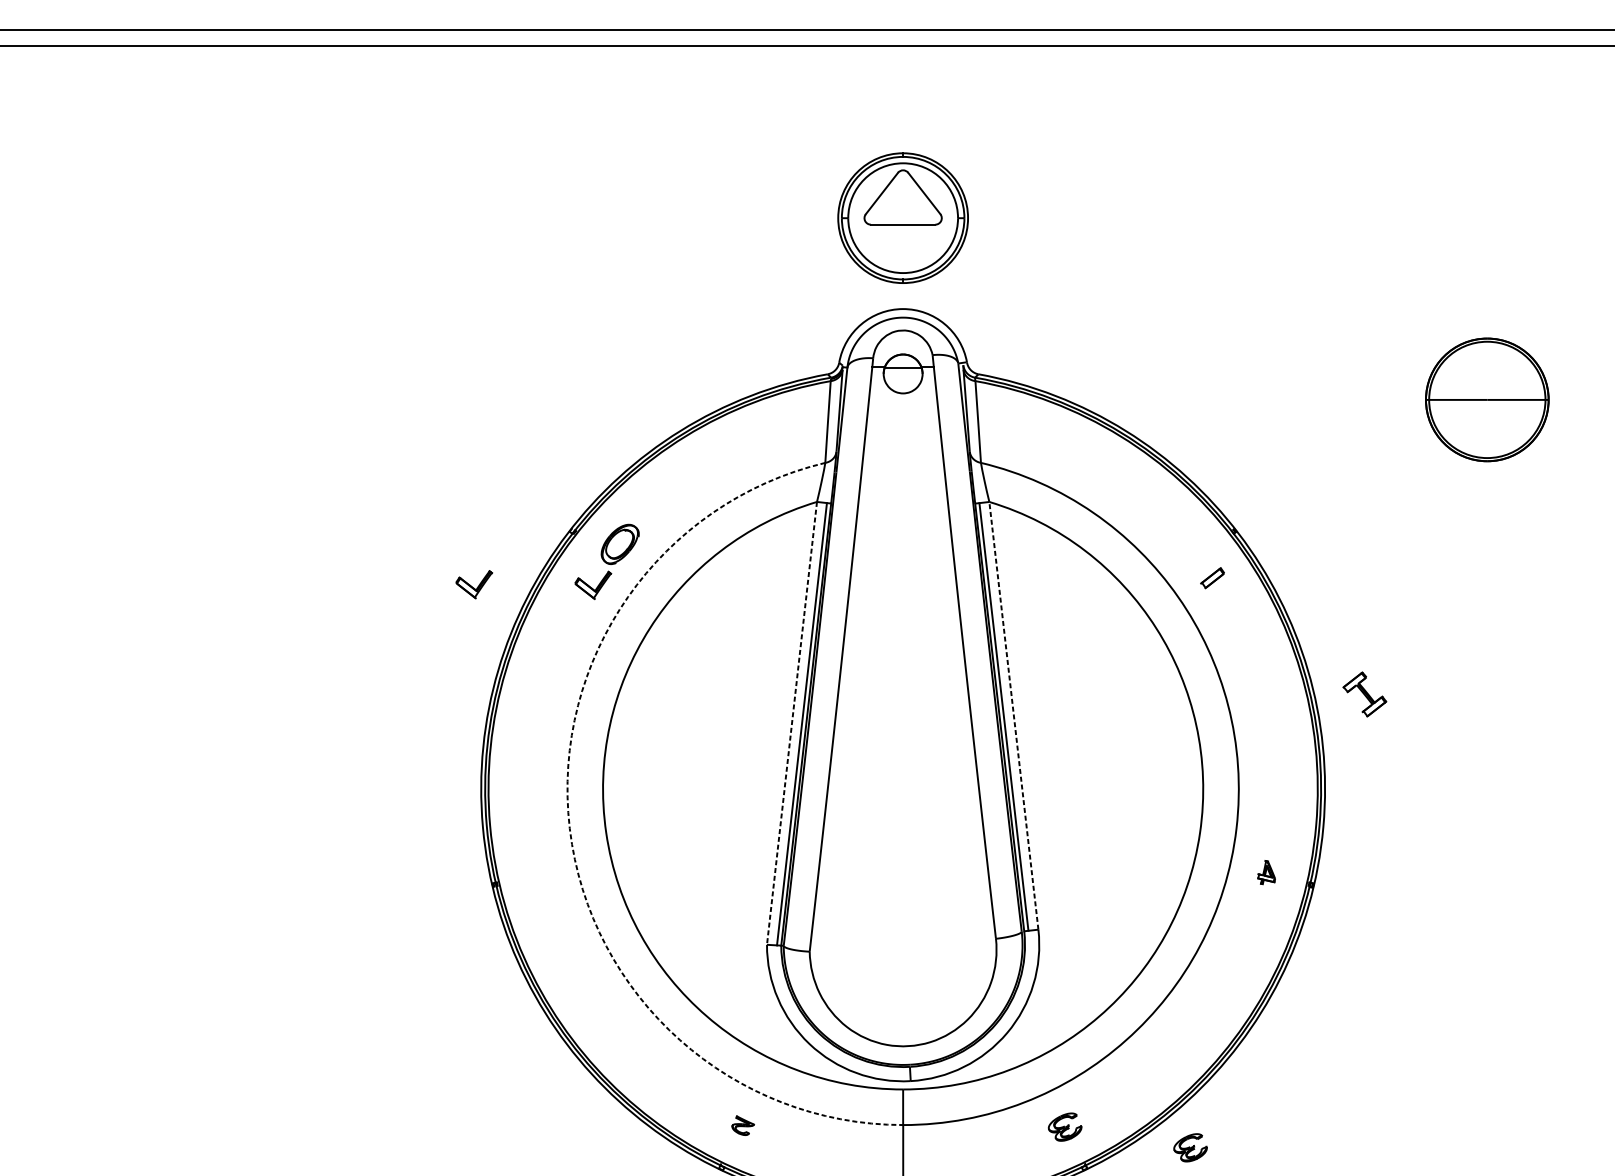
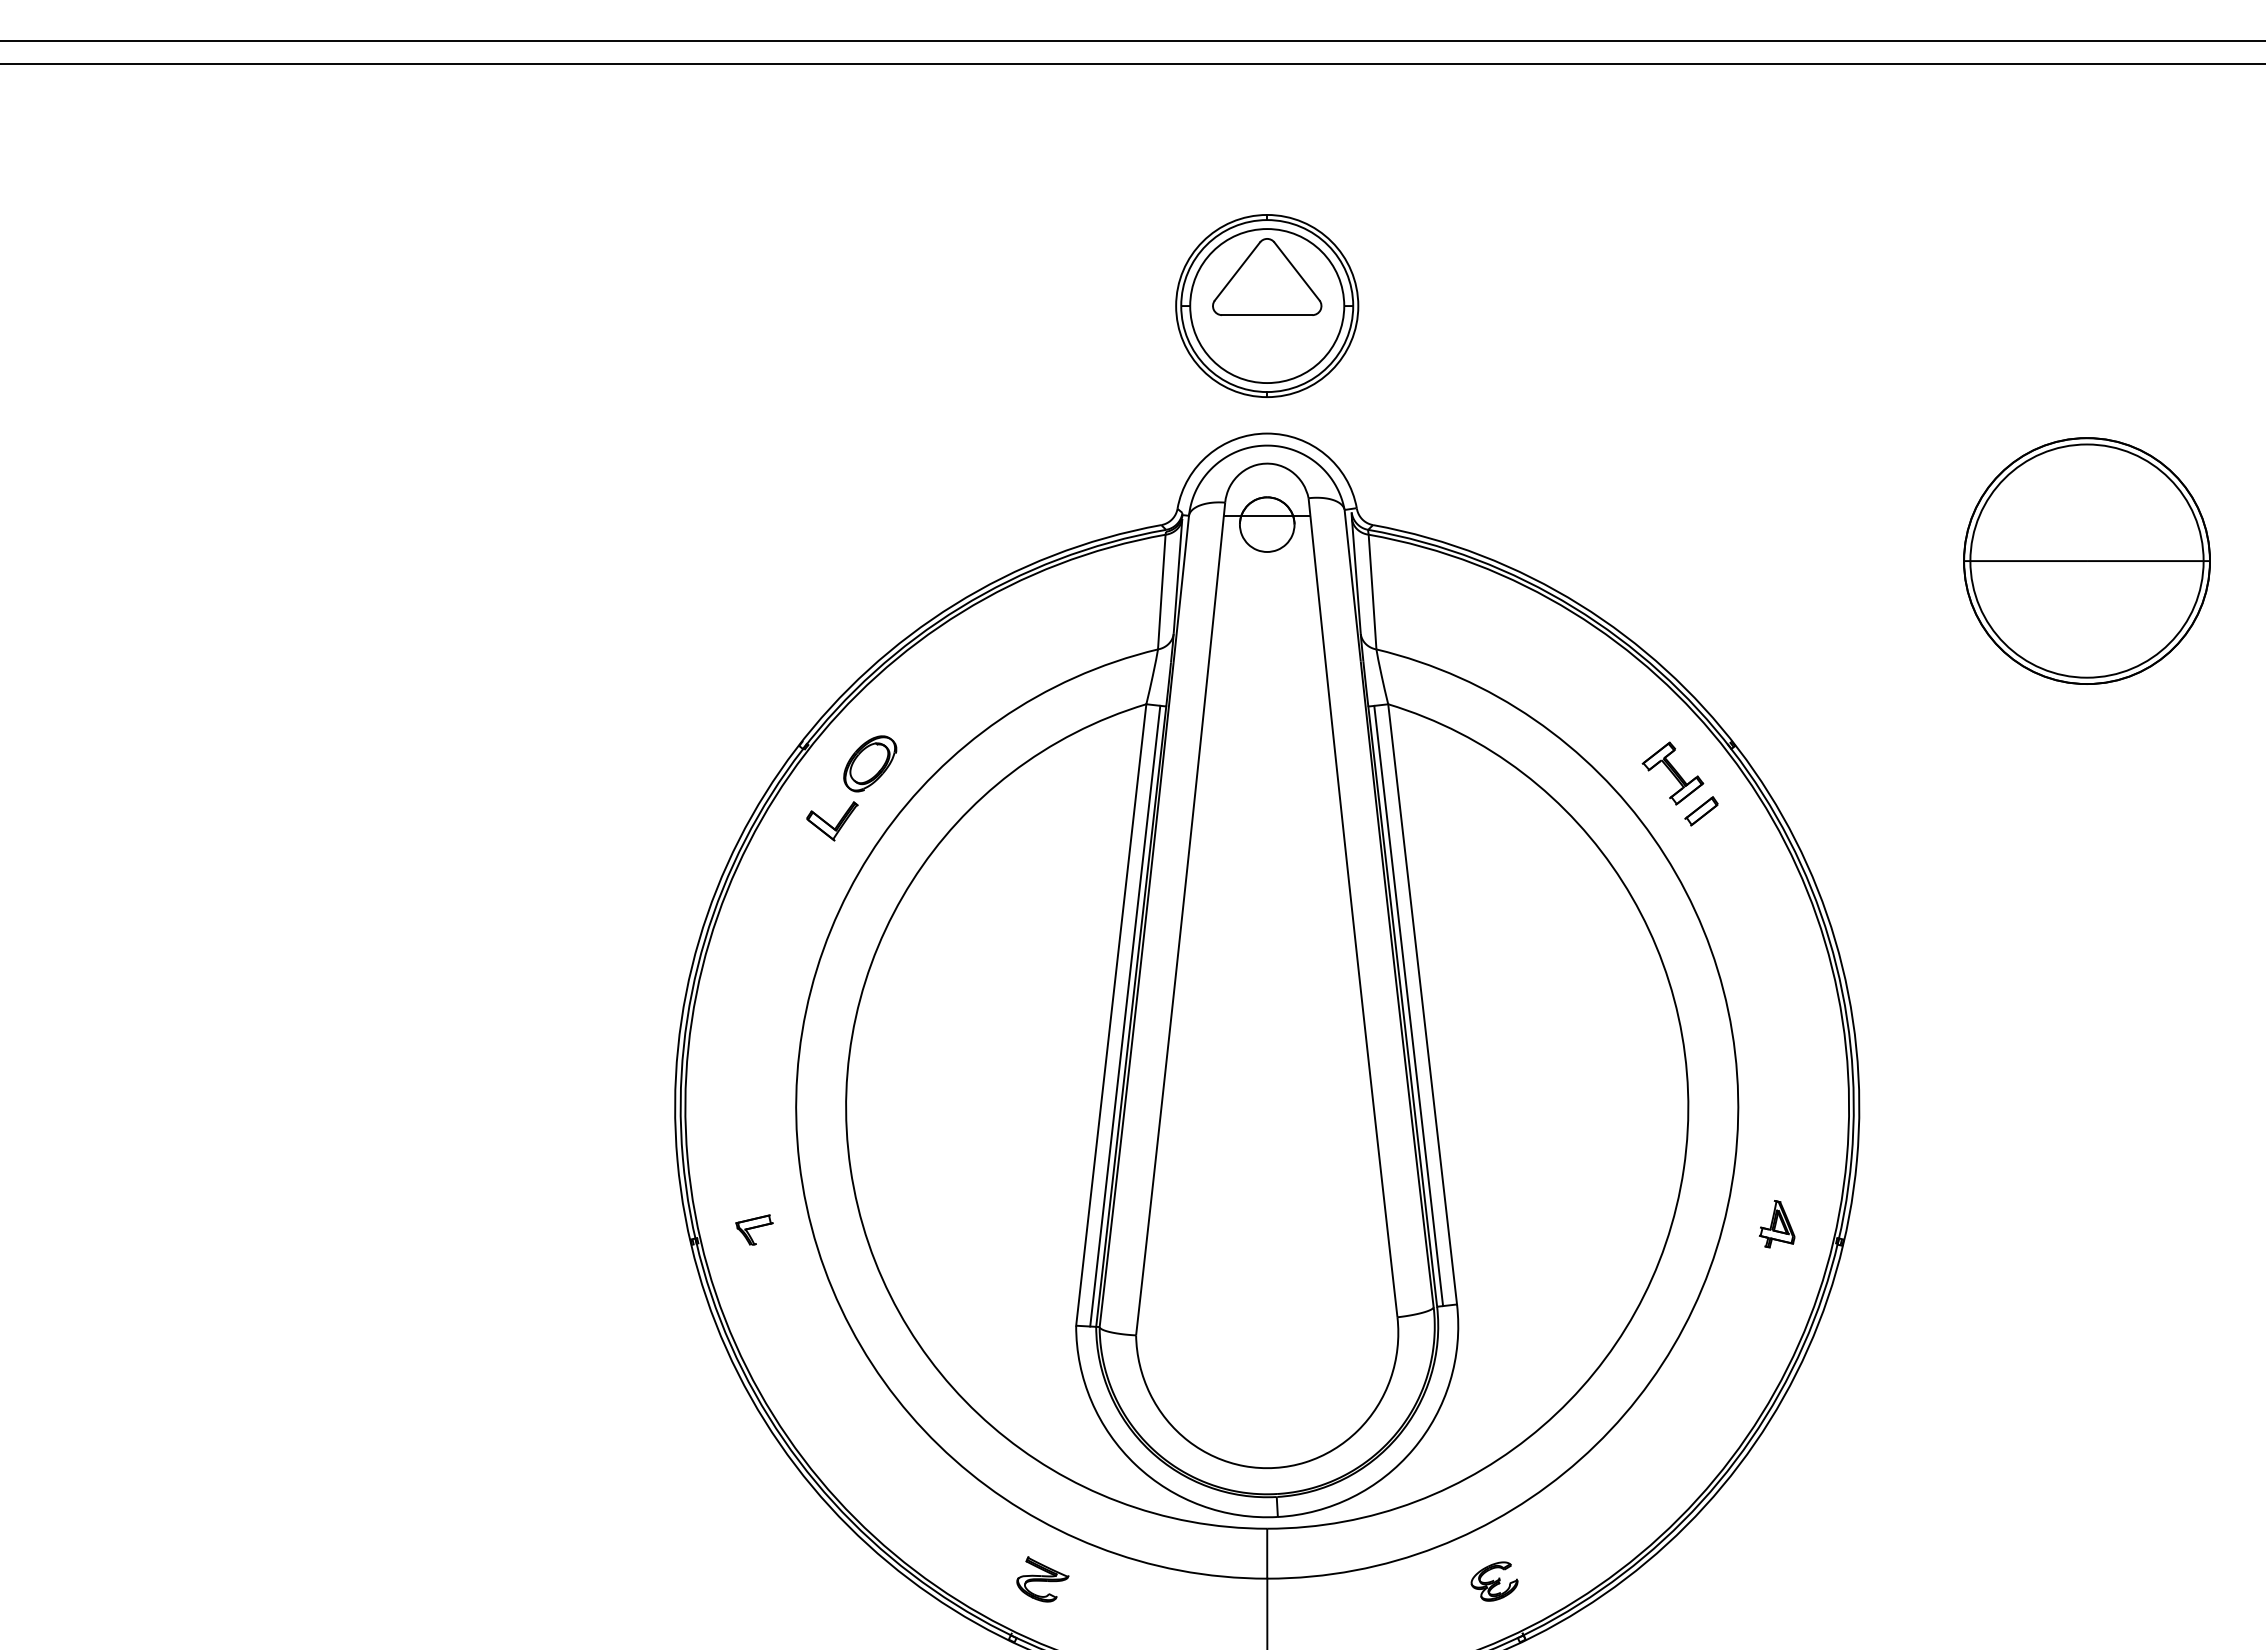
part: (1486, 399) -> (2086, 560), size x1.43
part: (474, 584) -> (665, 820), removed
part: (1364, 694) -> (1672, 773), moved
line: (1013, 715) -> (1422, 1003), dashed -> solid
line: (792, 723) -> (1111, 1014), dashed -> solid
arc: (569, 828) -> (799, 1162), dashed -> solid
part: (1266, 872) -> (1776, 1224), size x1.43
part: (537, 876) -> (754, 1229), added
part: (743, 1125) -> (1042, 1579), size x1.67
part: (1190, 1147) -> (1670, 1610), removed

